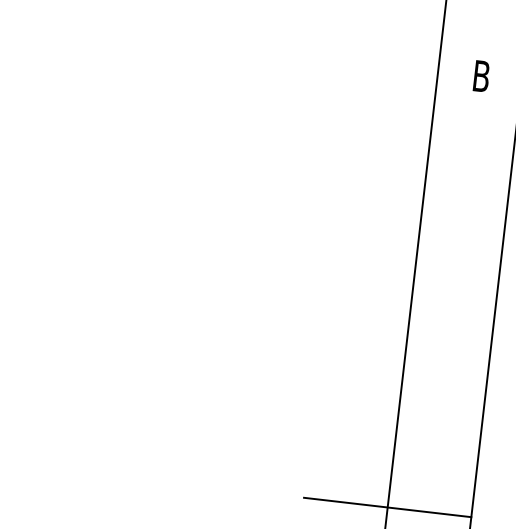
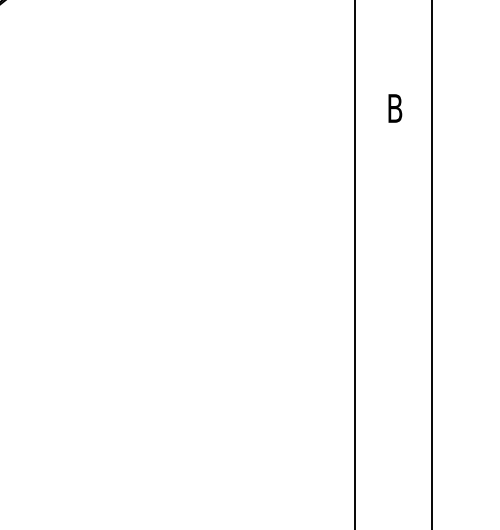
line: (387, 506) -> (354, 510), removed

